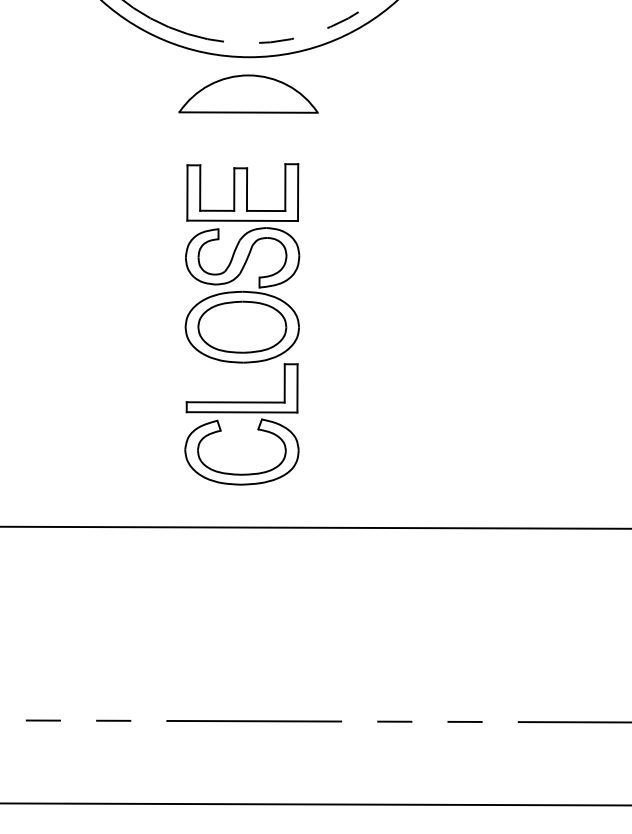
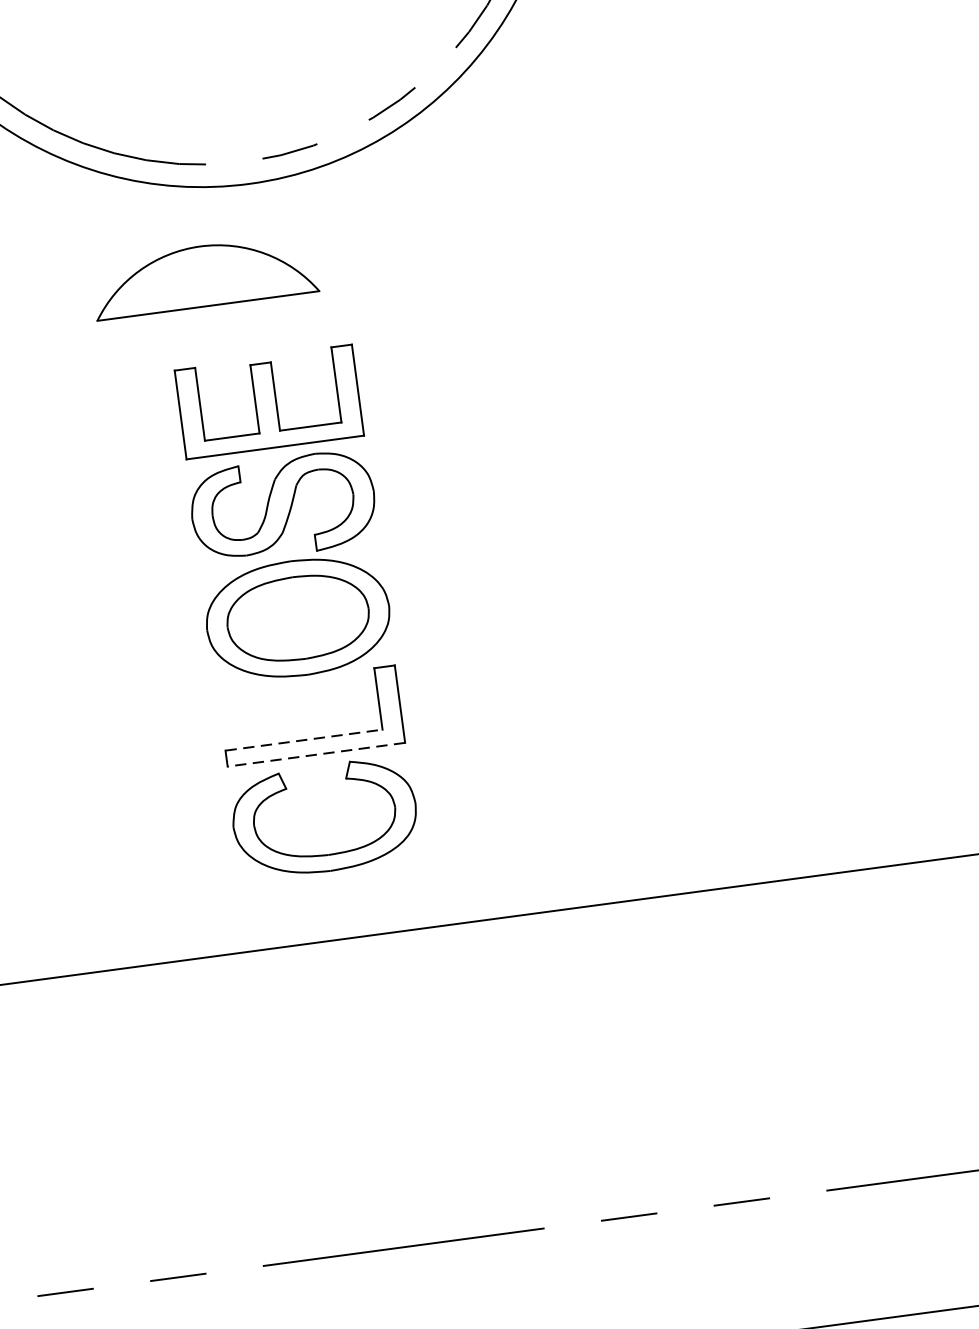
part: (248, 93) -> (204, 275), moved
line: (235, 402) -> (303, 740), solid -> dashed
line: (241, 412) -> (315, 755), solid -> dashed

